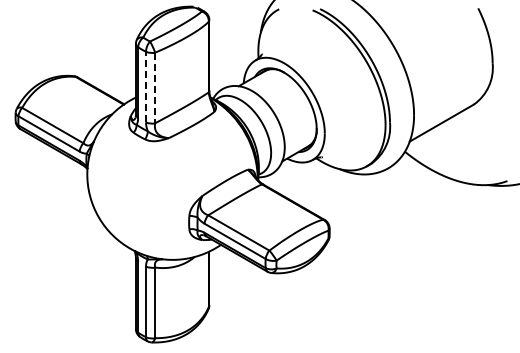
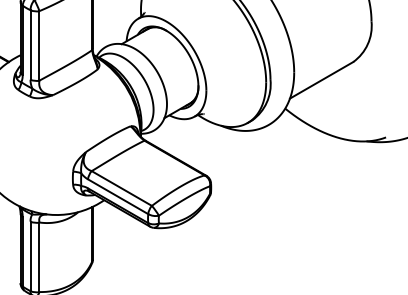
line: (146, 86) -> (30, 44), dashed -> solid
line: (155, 88) -> (39, 46), dashed -> solid

